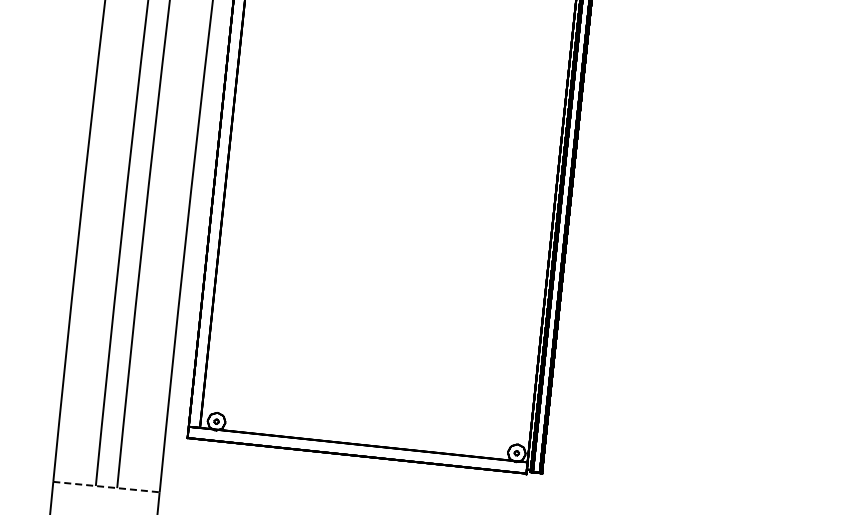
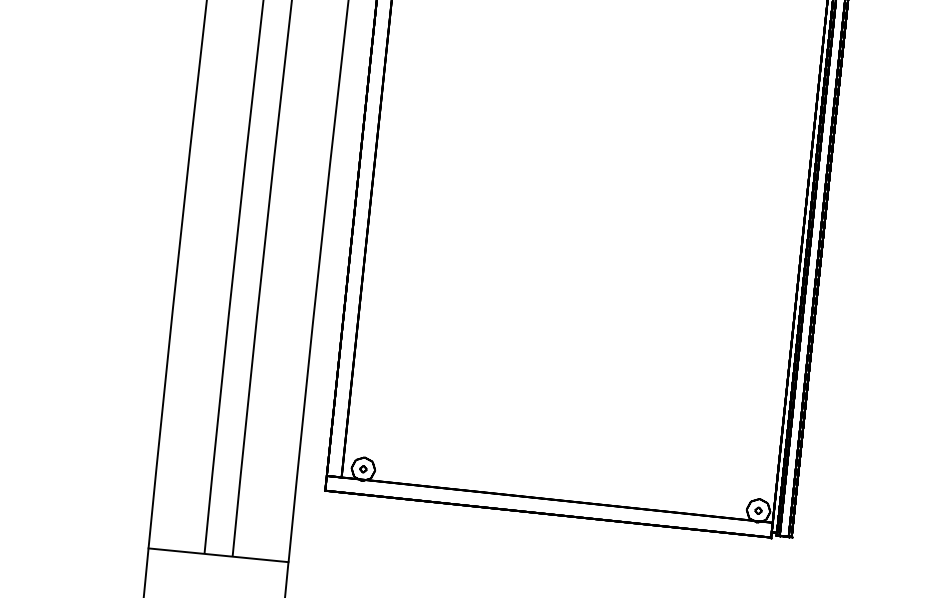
line: (106, 487) -> (218, 555), dashed -> solid

